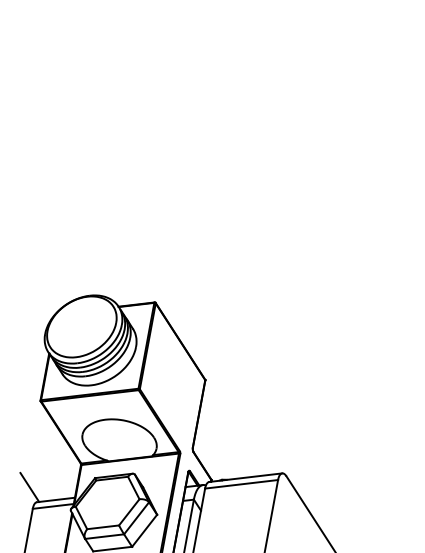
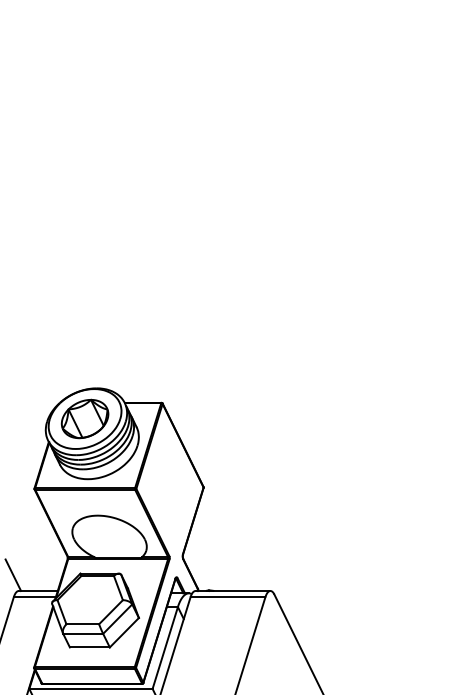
part: (81, 326) -> (84, 418), added

